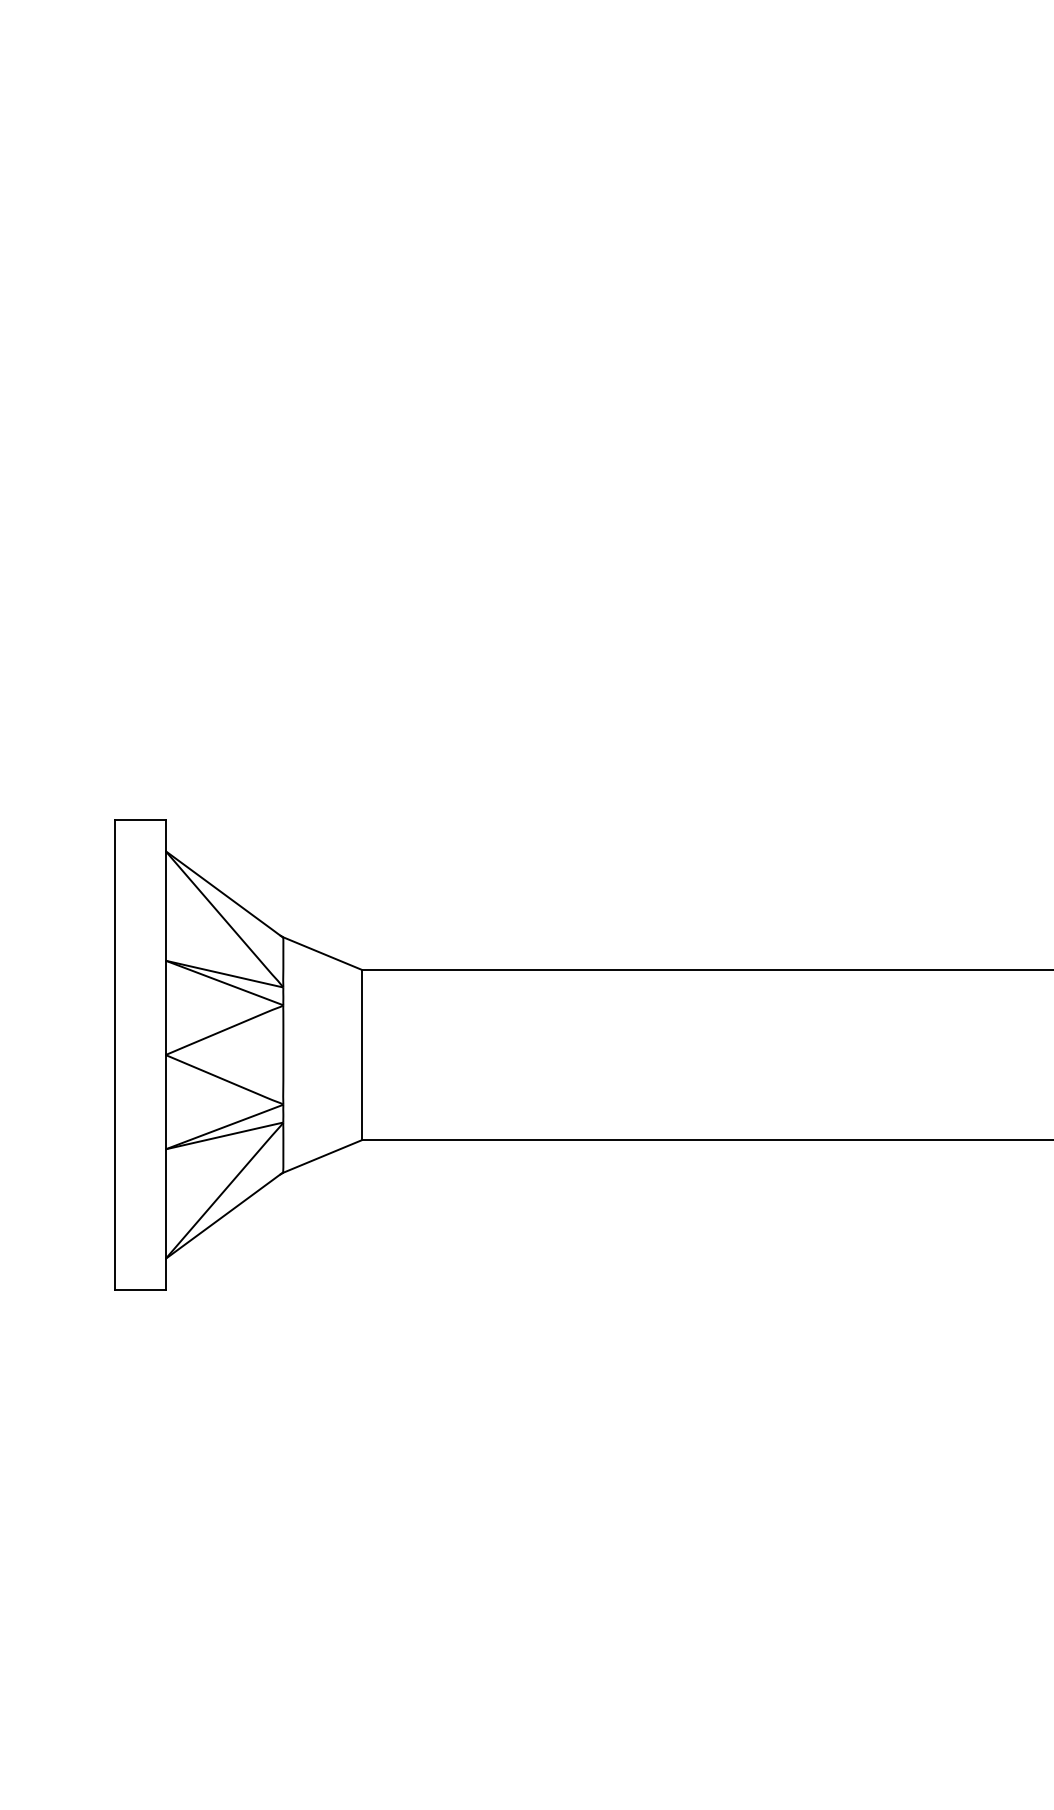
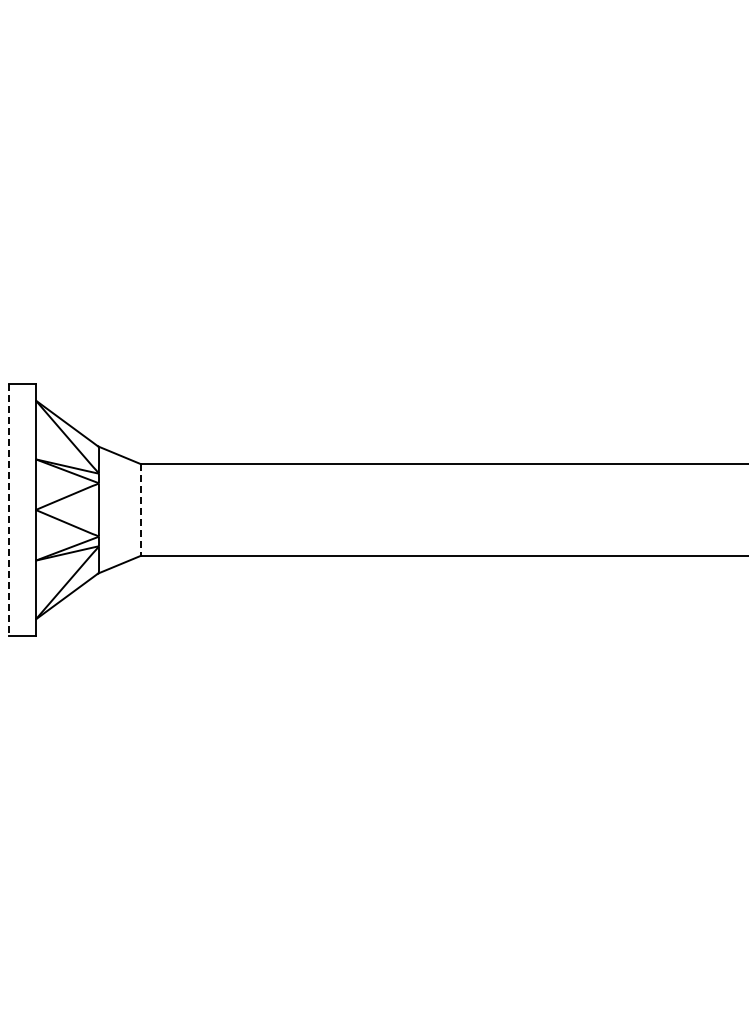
line: (114, 1055) -> (8, 510), solid -> dashed
line: (362, 1055) -> (141, 510), solid -> dashed

